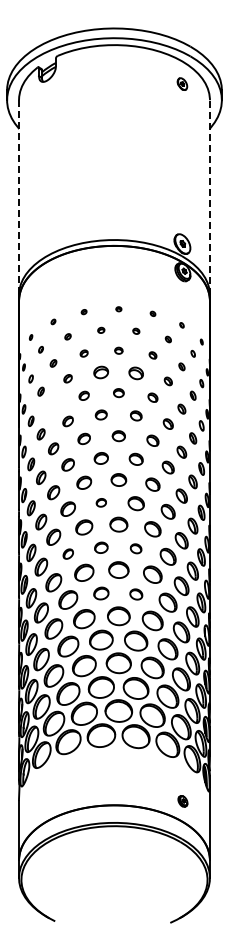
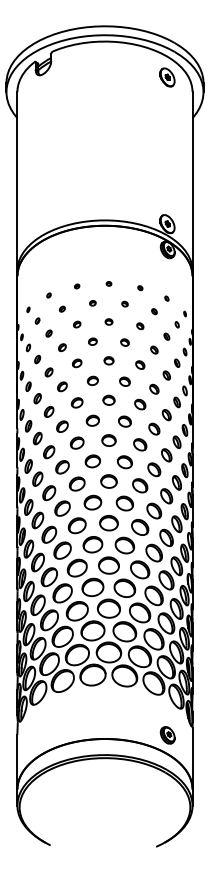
part: (182, 83) -> (167, 76), size x1.67
line: (209, 197) -> (192, 181), dashed -> solid
line: (19, 198) -> (17, 182), dashed -> solid
part: (101, 371) -> (93, 341), size x0.62
part: (136, 372) -> (125, 341), size x0.62
part: (53, 405) -> (49, 372), added
part: (101, 502) -> (93, 461), size x1.67
part: (101, 547) -> (93, 502), size x1.43
part: (135, 548) -> (124, 503), size x1.67
part: (68, 553) -> (62, 507), size x1.67
part: (101, 593) -> (93, 544), size x1.43
part: (136, 594) -> (125, 545), size x1.67
part: (182, 801) -> (167, 735), size x1.67

